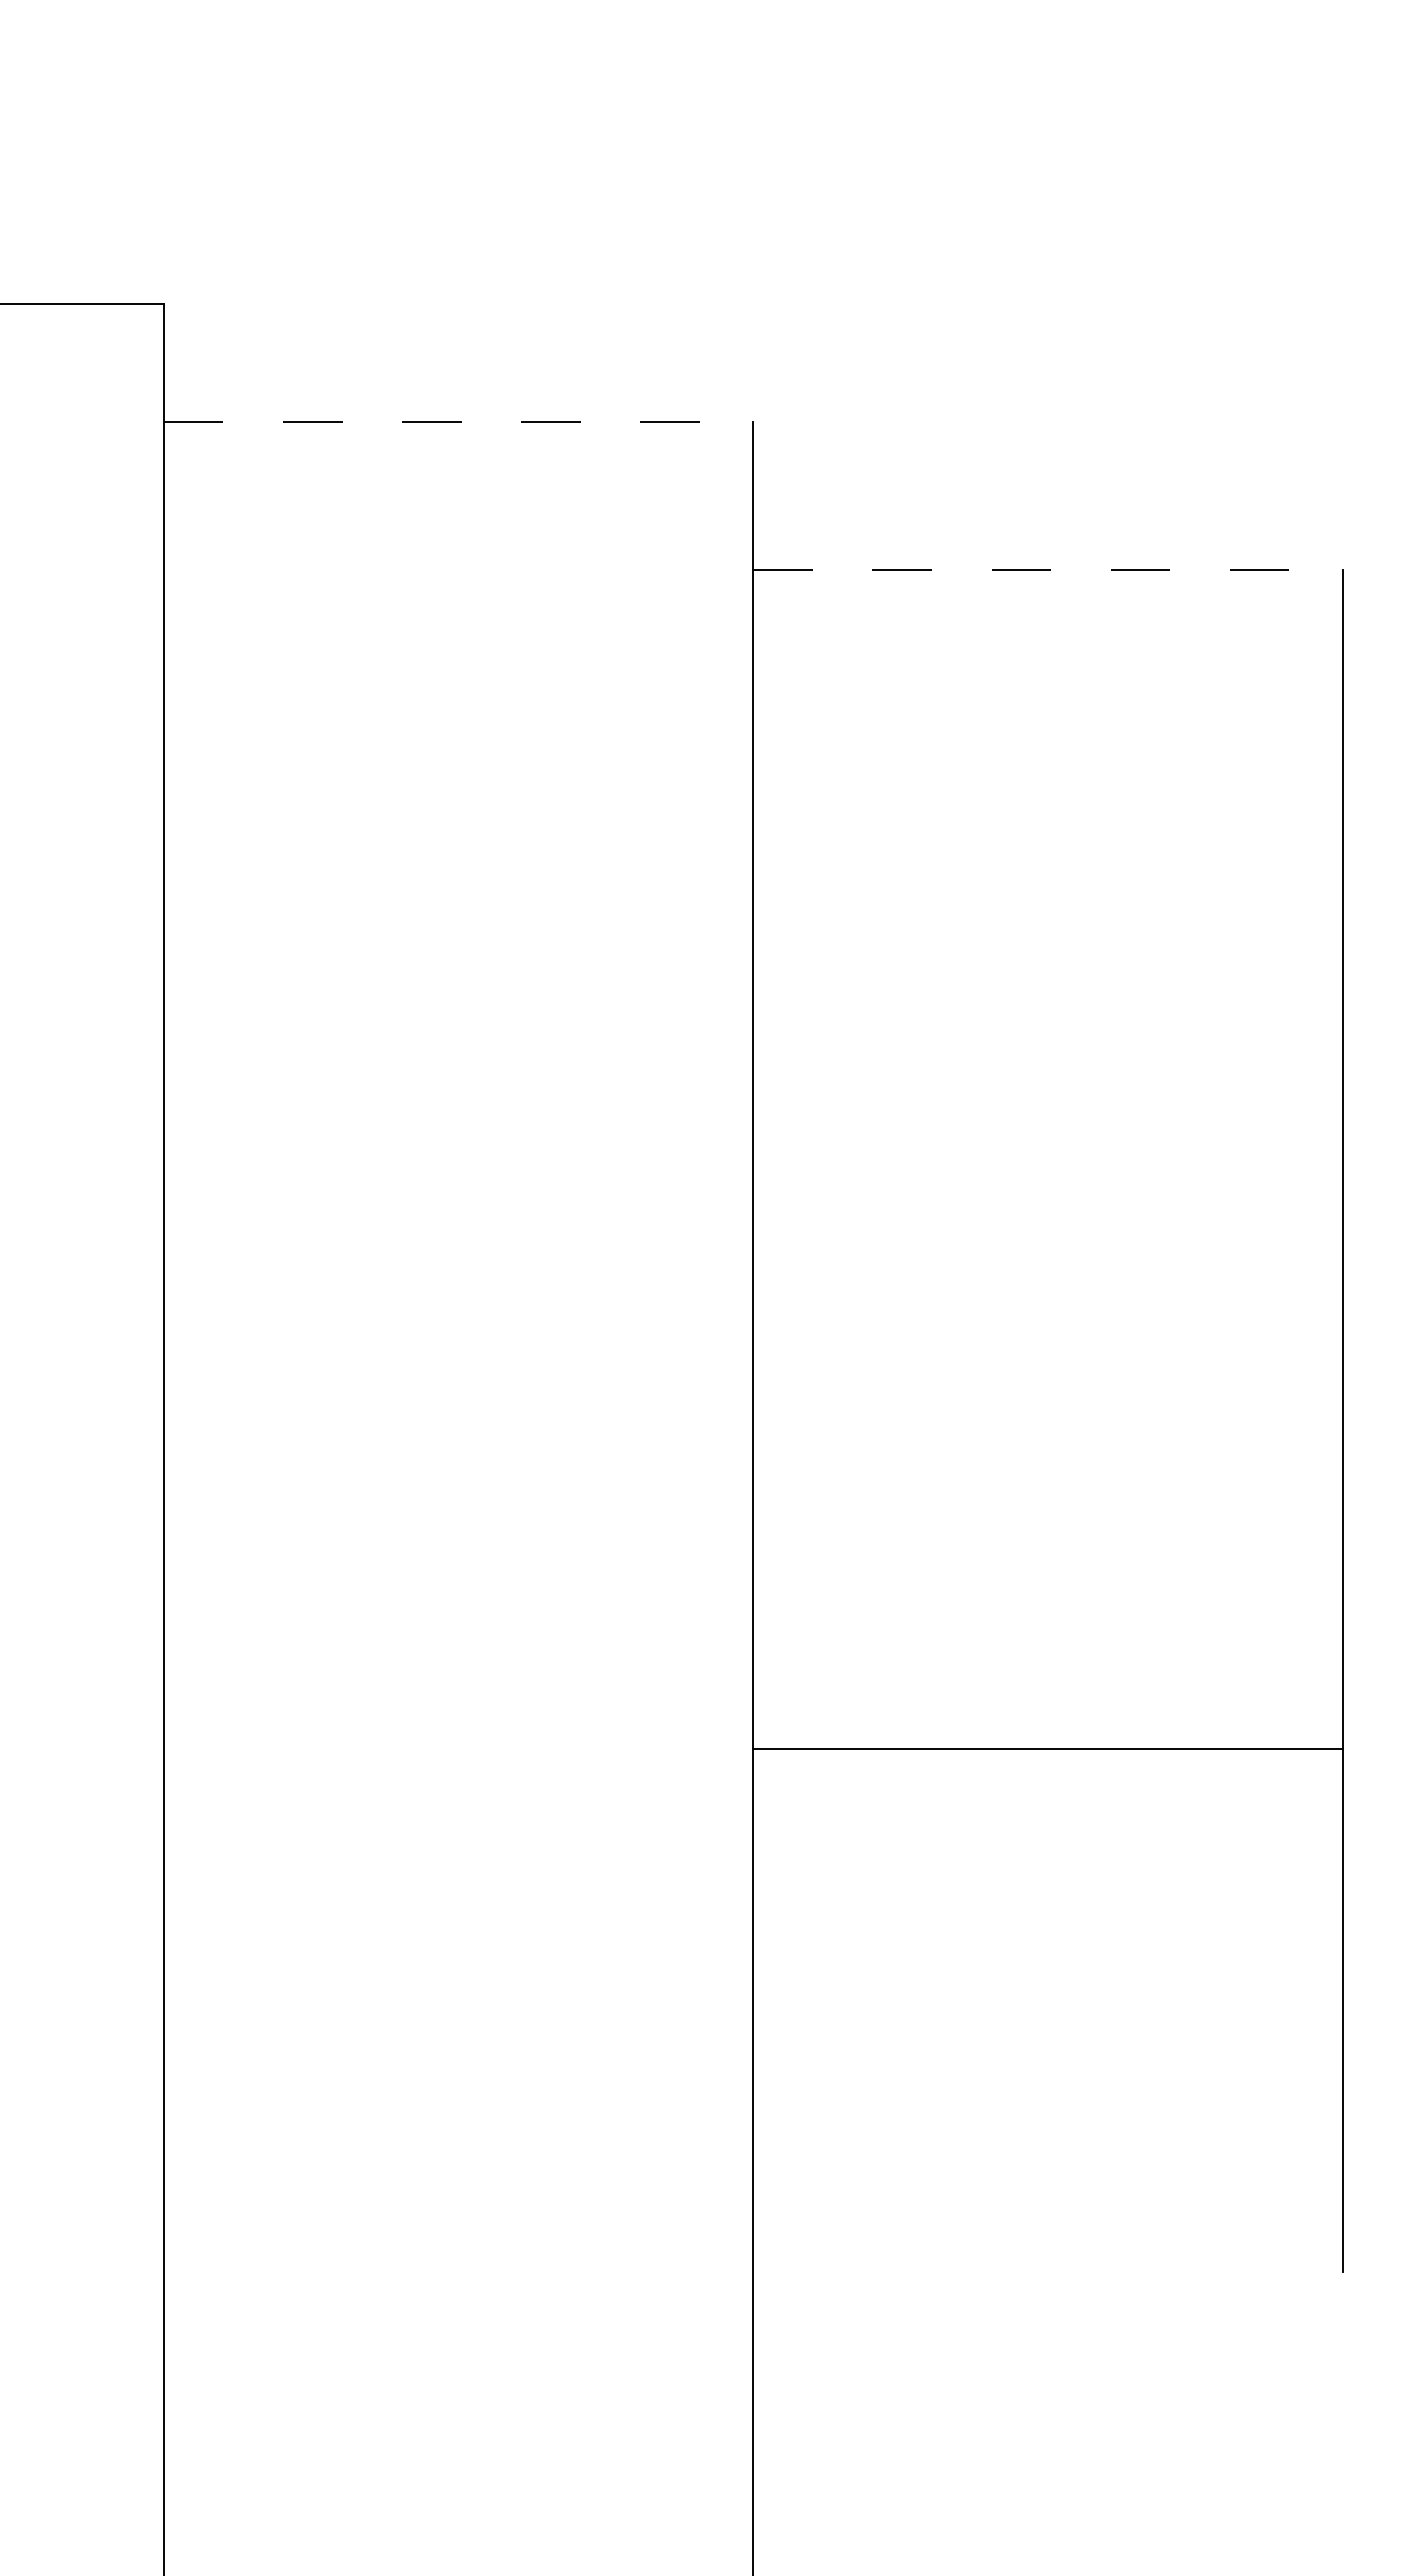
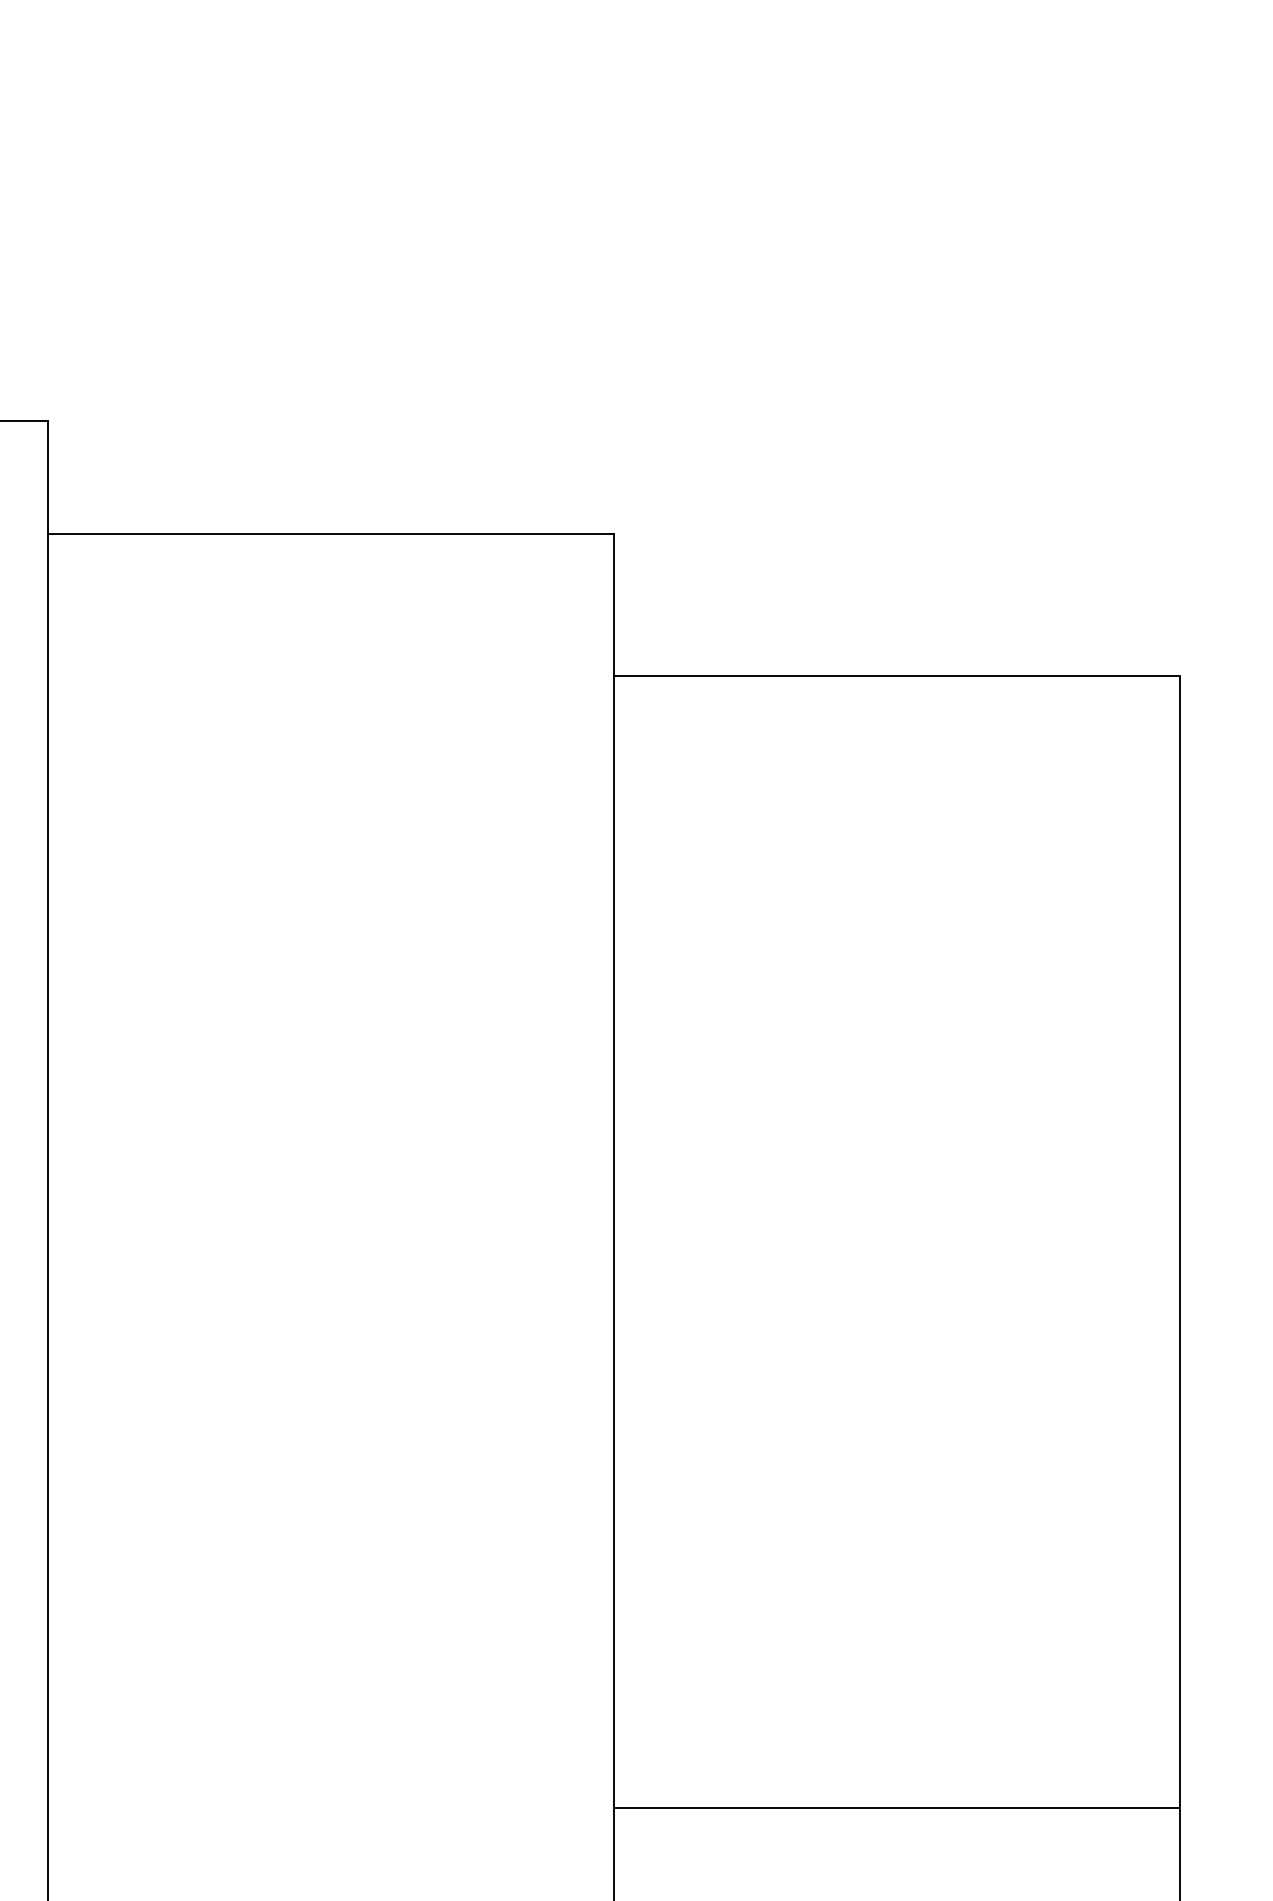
line: (458, 421) -> (331, 533), dashed -> solid
line: (1048, 569) -> (897, 675), dashed -> solid

